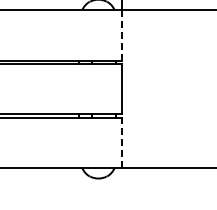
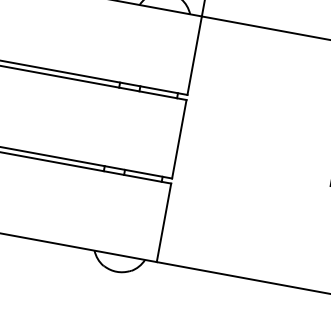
line: (122, 35) -> (195, 55), dashed -> solid
line: (122, 142) -> (164, 222), dashed -> solid

